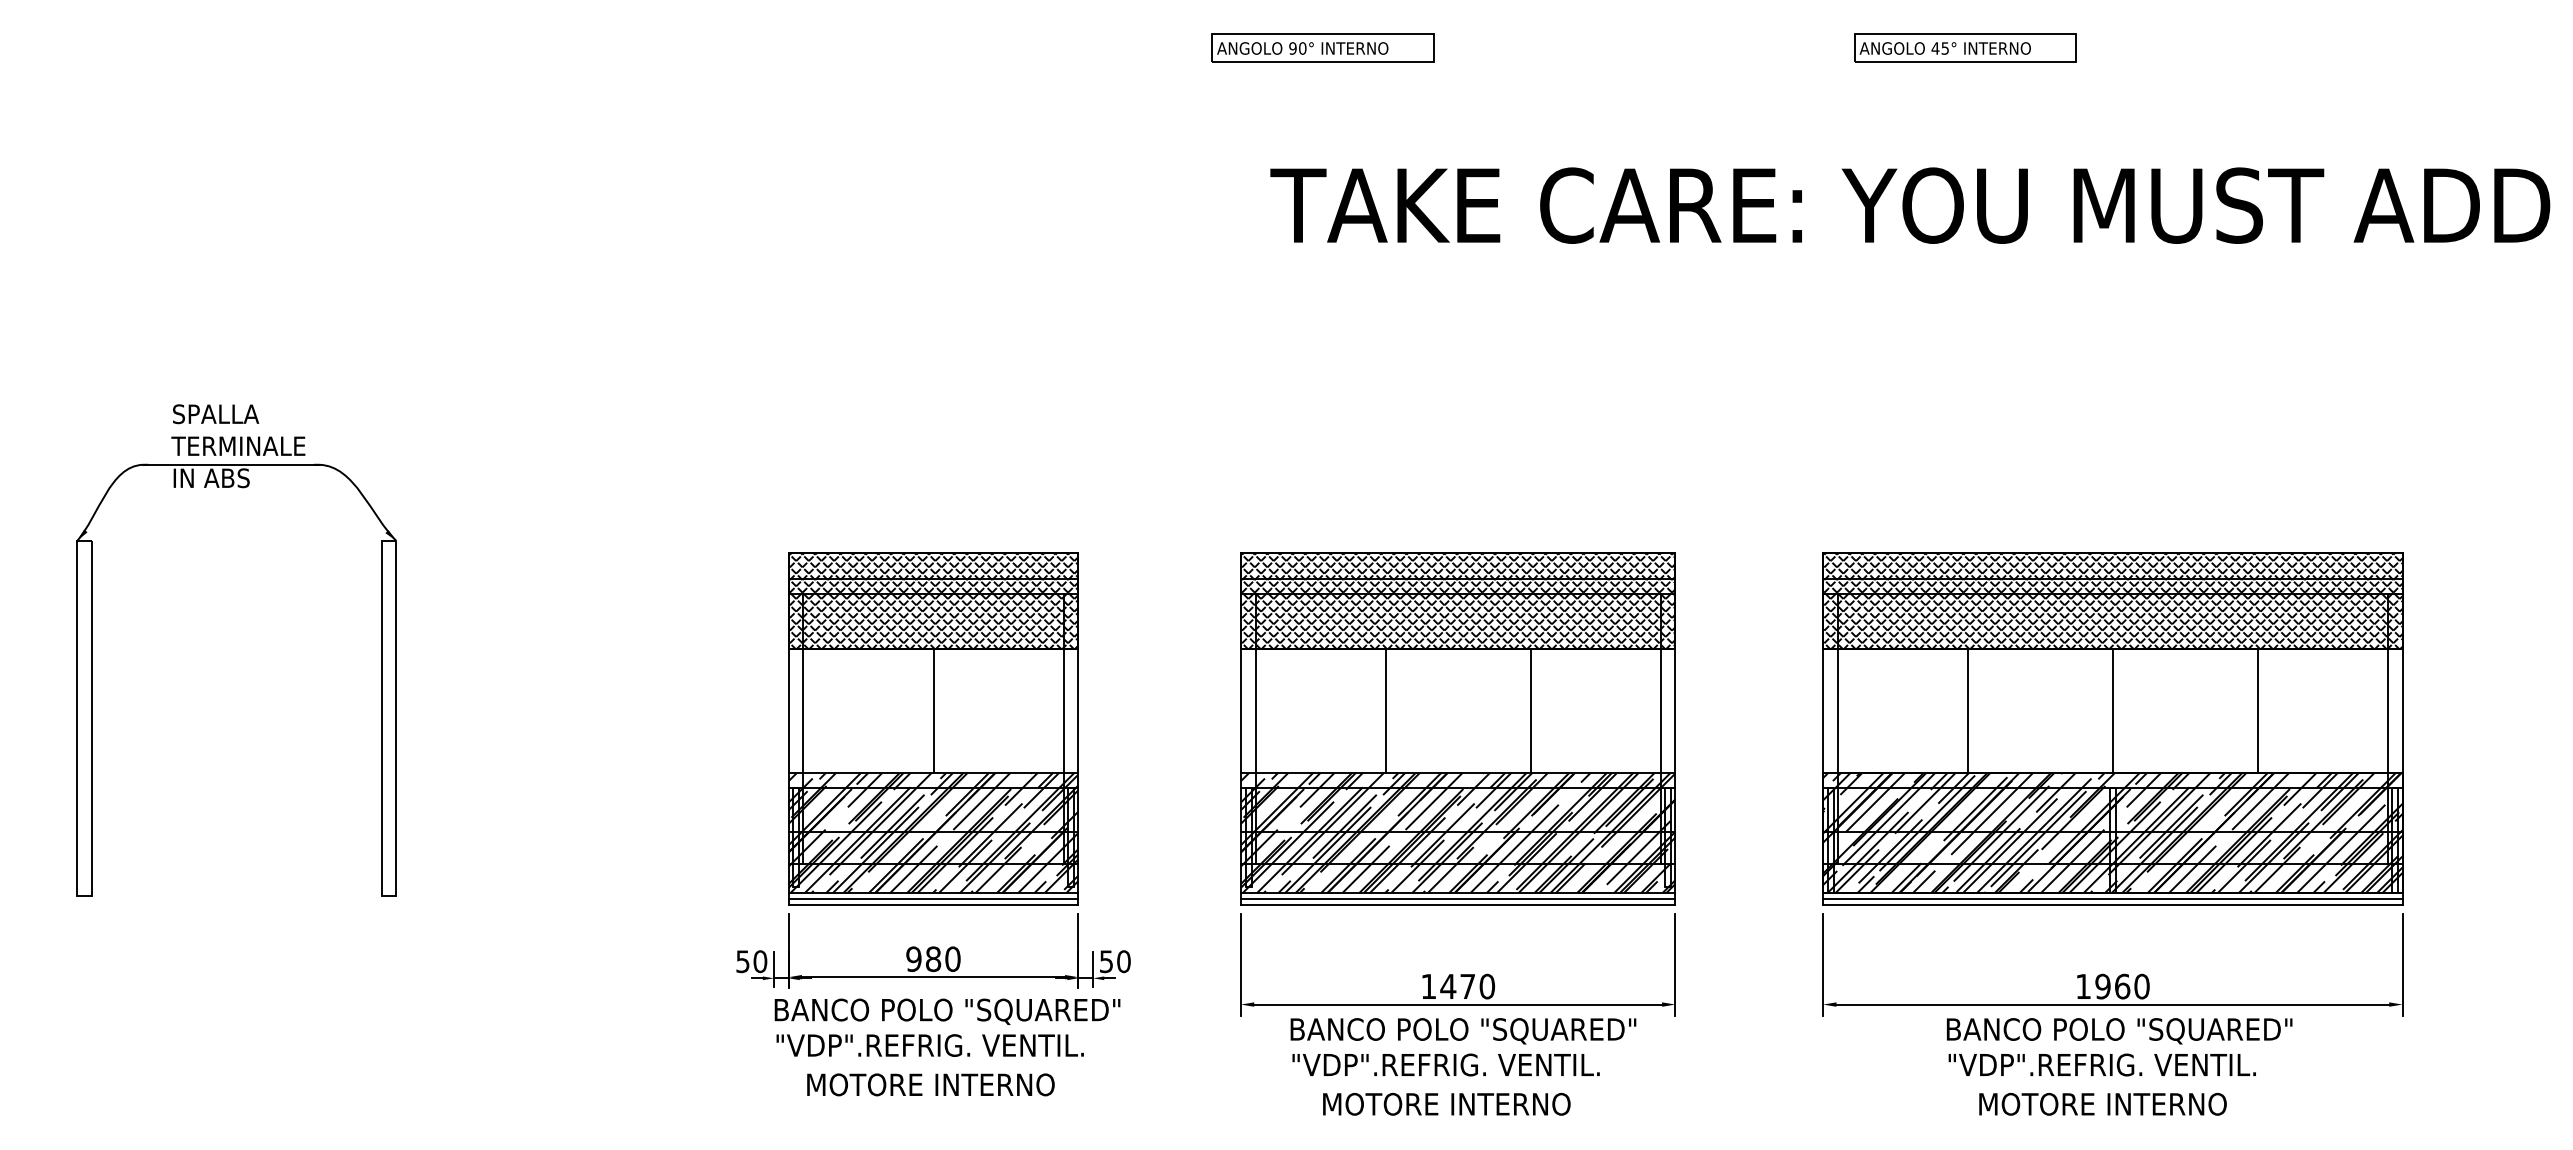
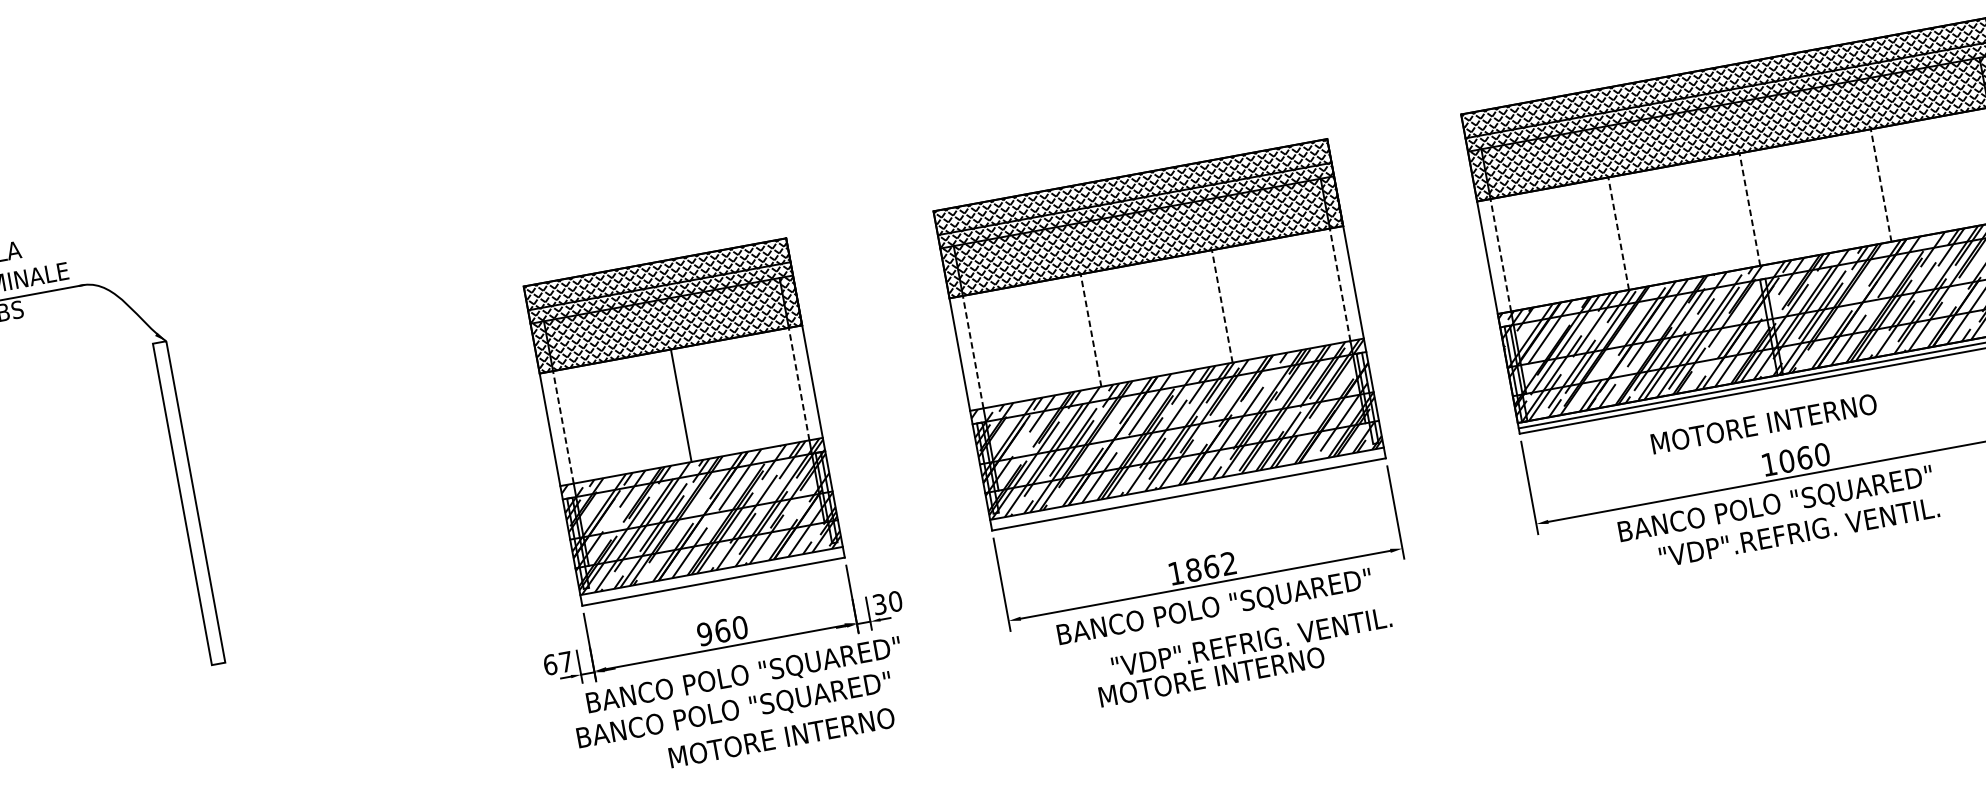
line: (803, 710) -> (563, 427), solid -> dashed
line: (1063, 710) -> (799, 383), solid -> dashed
line: (1255, 710) -> (973, 352), solid -> dashed
line: (1385, 710) -> (1090, 330), solid -> dashed
line: (1530, 710) -> (1222, 306), solid -> dashed
line: (1660, 710) -> (1340, 284), solid -> dashed
line: (1837, 710) -> (1500, 255), solid -> dashed
line: (1968, 710) -> (1619, 233), solid -> dashed
line: (2112, 710) -> (1749, 209), solid -> dashed
line: (2257, 710) -> (1880, 185), solid -> dashed
line: (933, 898) -> (712, 575), removed
line: (1457, 898) -> (1187, 488), removed
text: (933, 958) -> (722, 630), 980 -> 960
text: (751, 961) -> (558, 663), 50 -> 67
text: (1106, 961) -> (879, 604), 50 -> 30
text: (1467, 986) -> (1211, 566), 1470 -> 1862
text: (2102, 986) -> (1786, 461), 1960 -> 1060
text: (2119, 1031) -> (1775, 505), moved
text: (930, 1047) -> (734, 711), "VDP".REFRIG. VENTIL. -> BANCO POLO "SQUARED"
text: (1445, 1064) -> (1251, 641), moved
text: (930, 1084) -> (781, 737), moved
text: (2102, 1103) -> (1763, 423), moved

